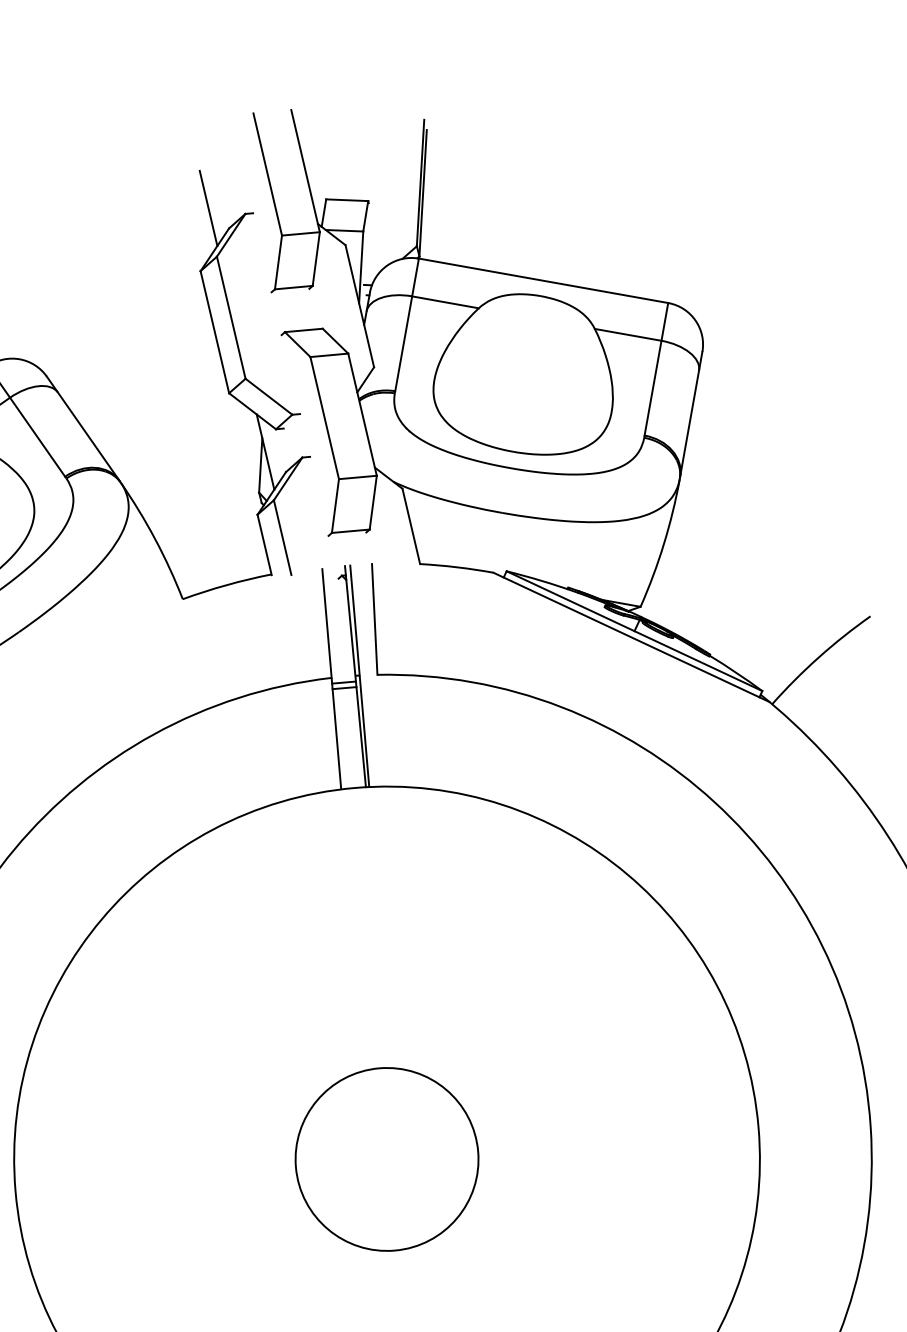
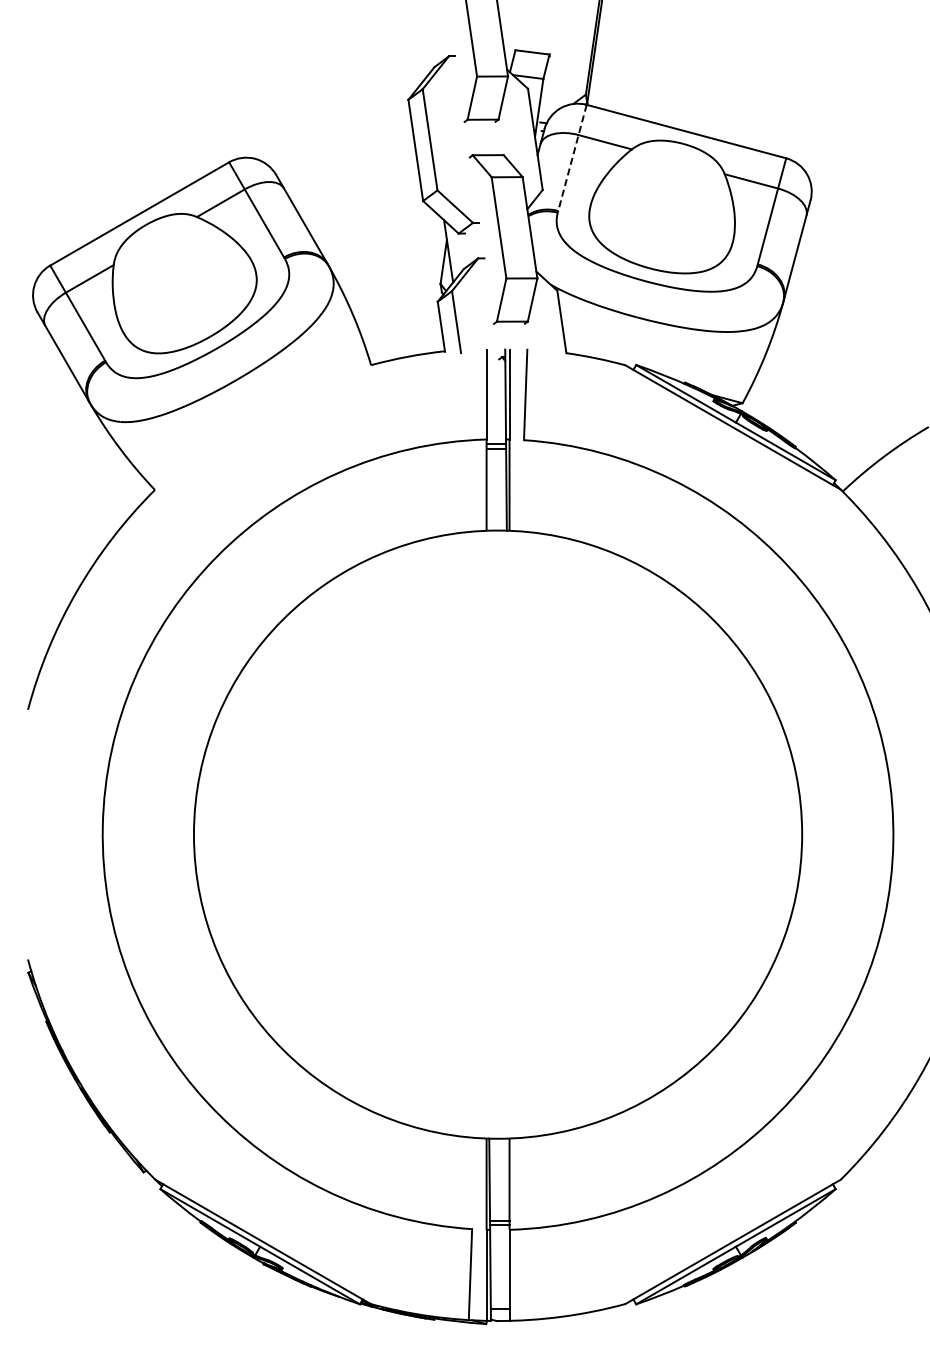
line: (207, 208) -> (418, 49), removed
line: (407, 324) -> (572, 157), solid -> dashed
circle: (386, 1159) -> (497, 834), removed

